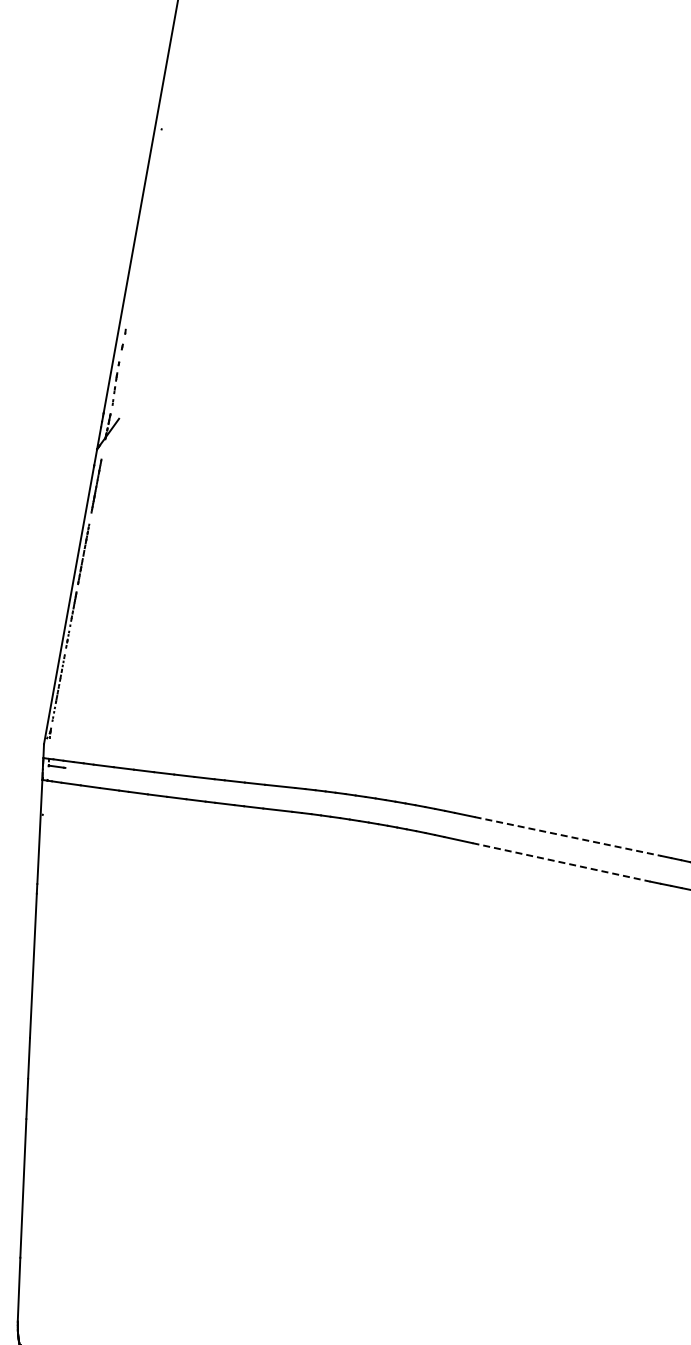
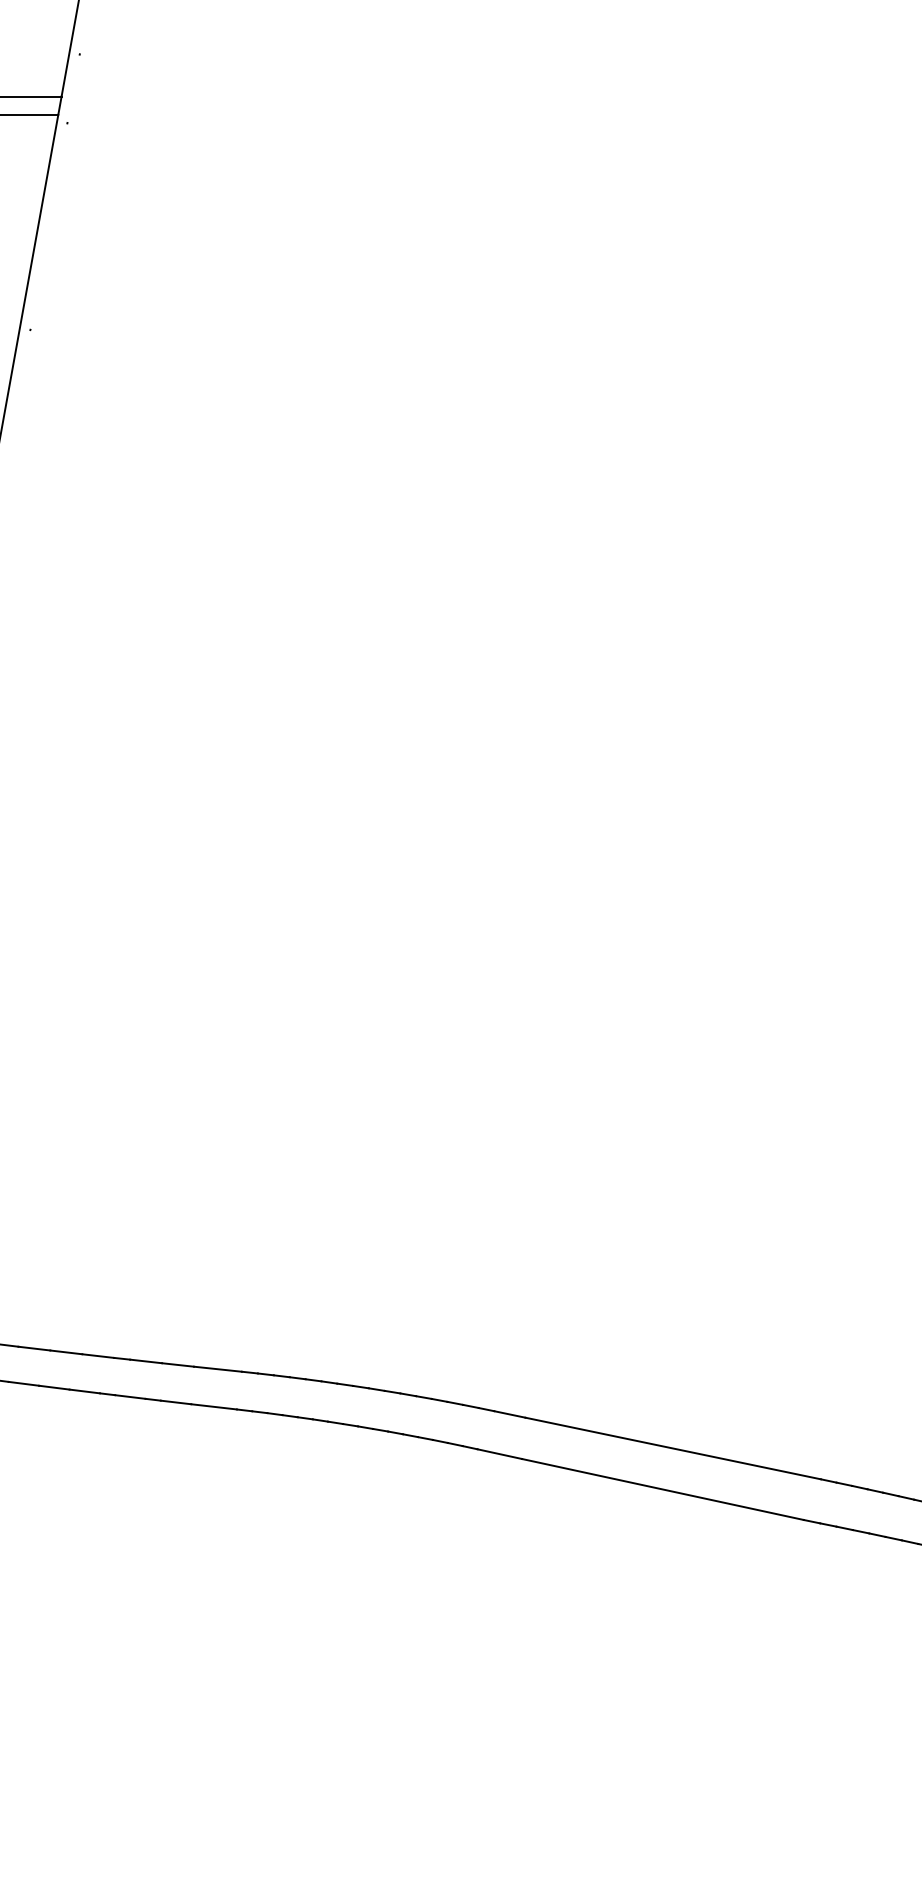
line: (568, 836) -> (673, 1448), dashed -> solid
line: (562, 862) -> (664, 1489), dashed -> solid

